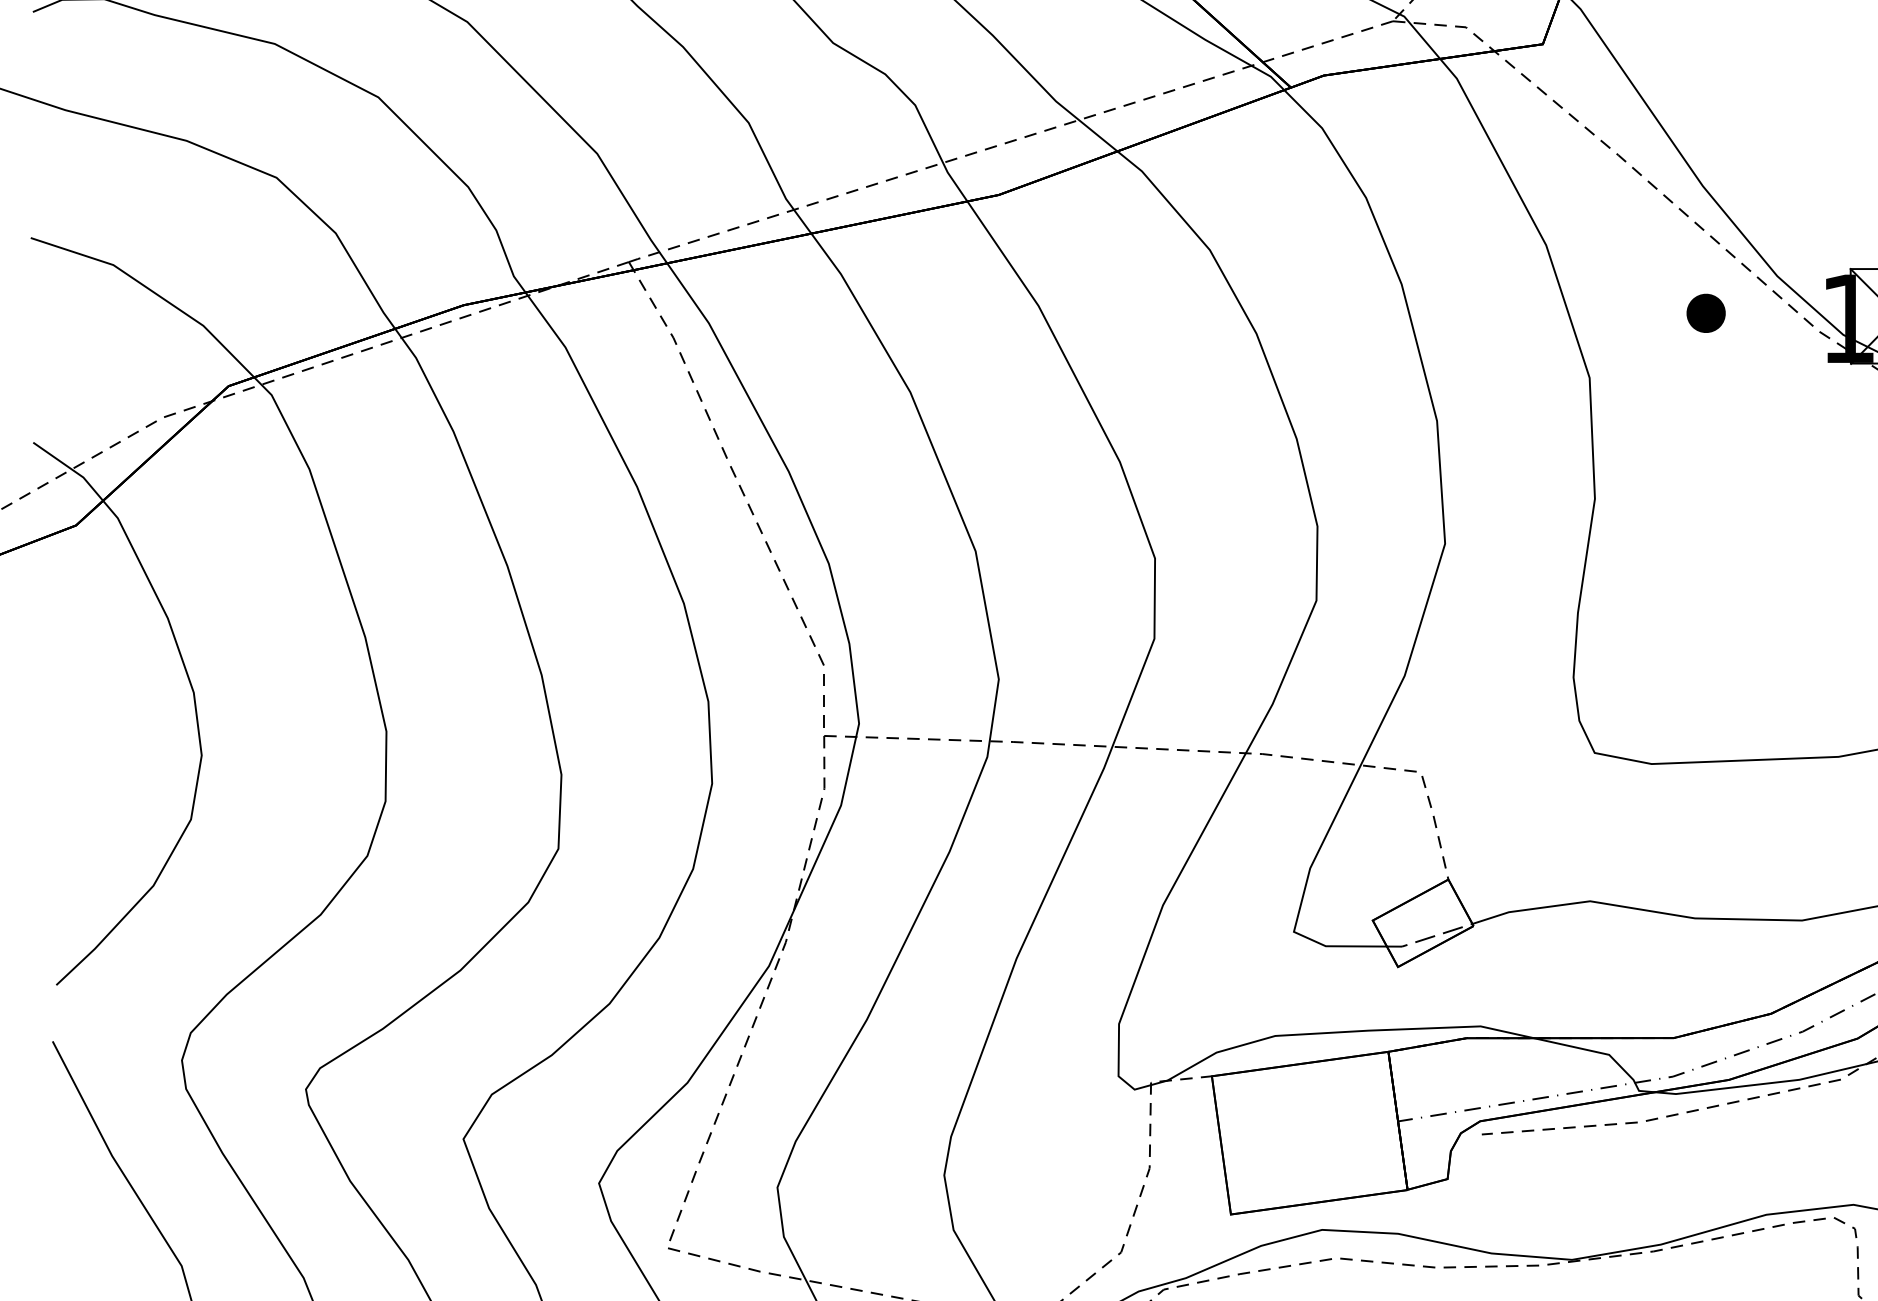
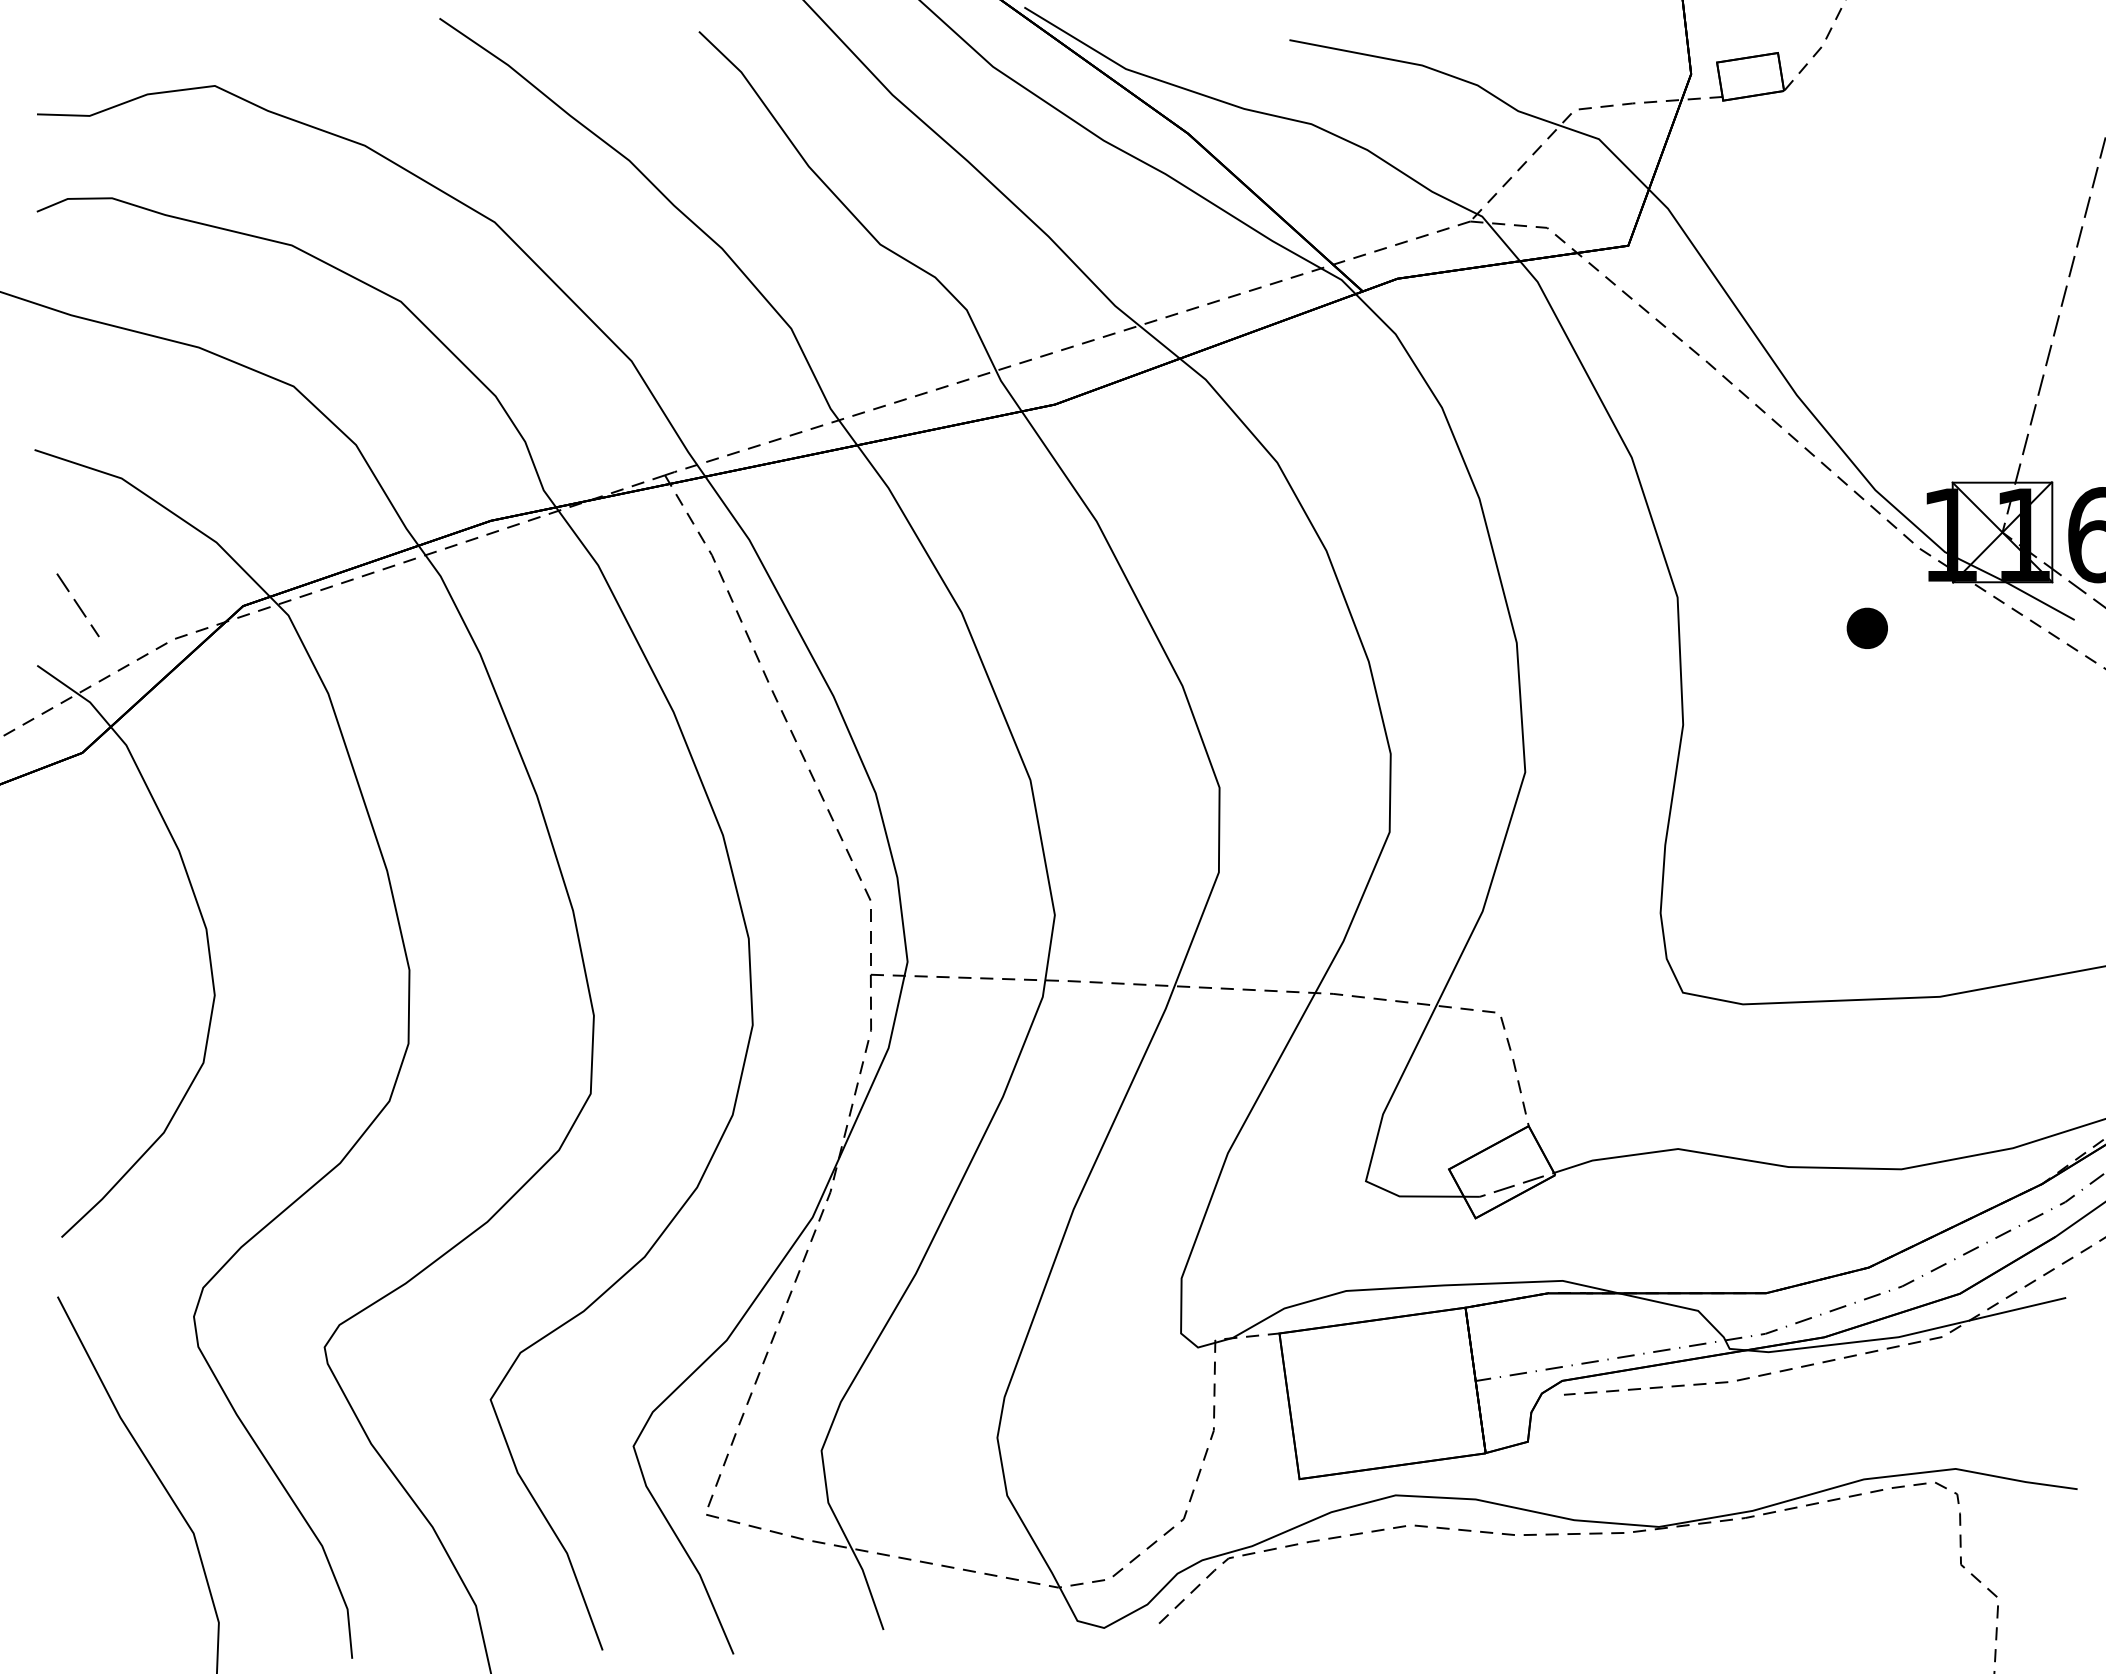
part: (1705, 312) -> (1866, 627), moved
line: (71, 385) -> (77, 605), added

